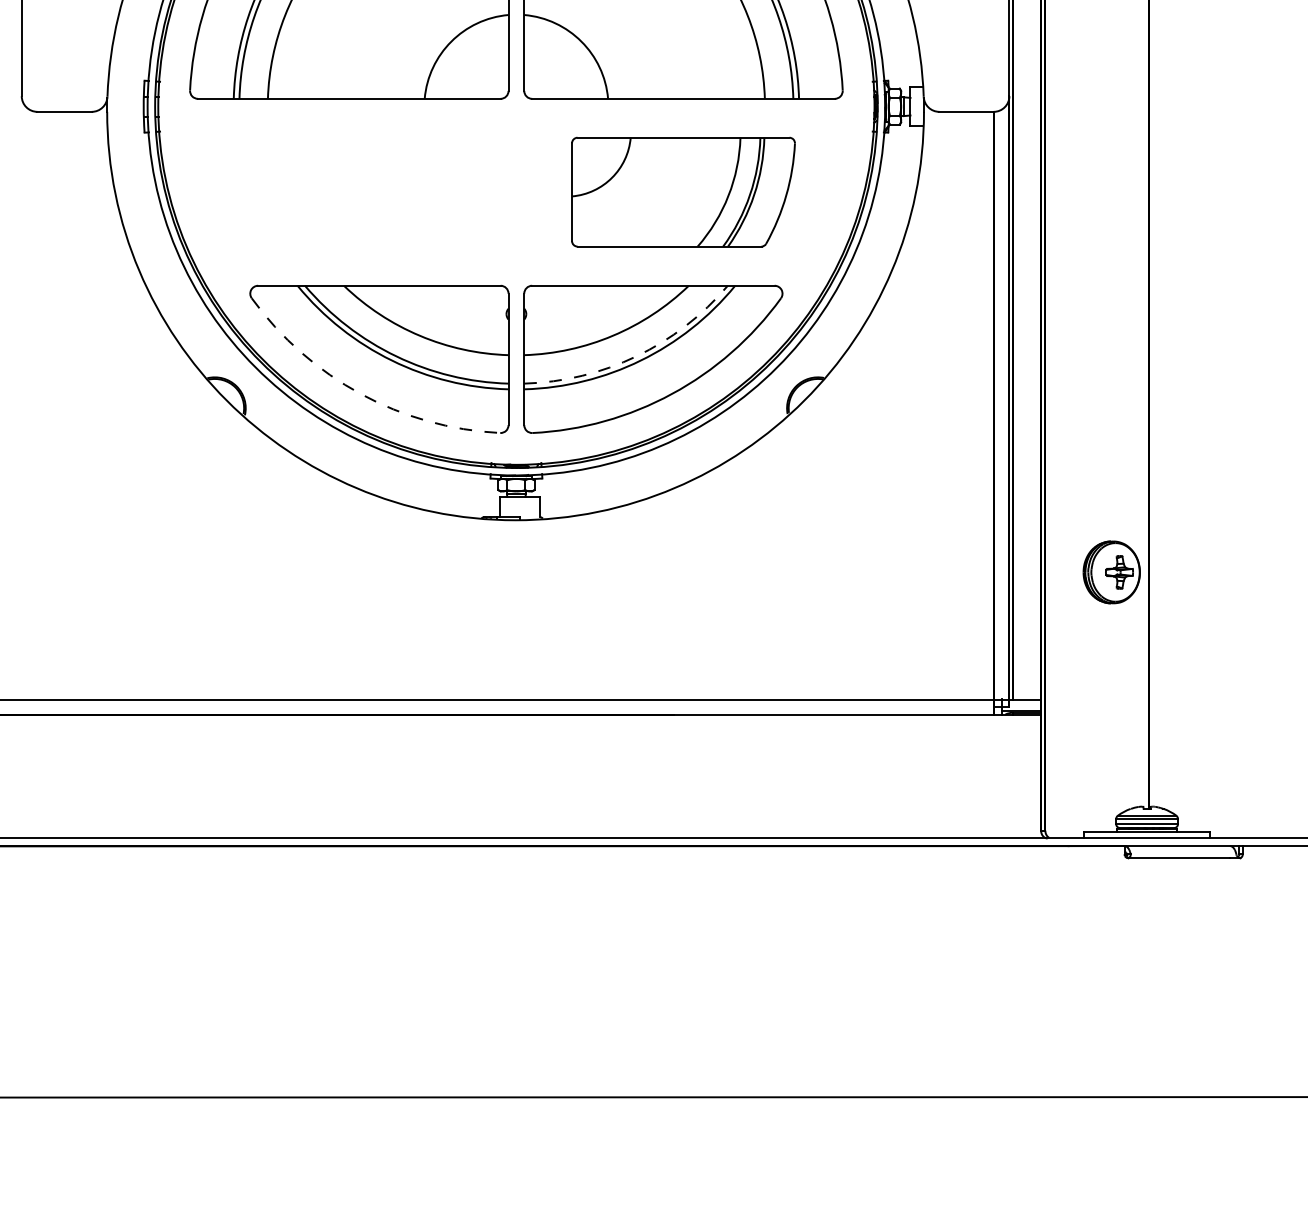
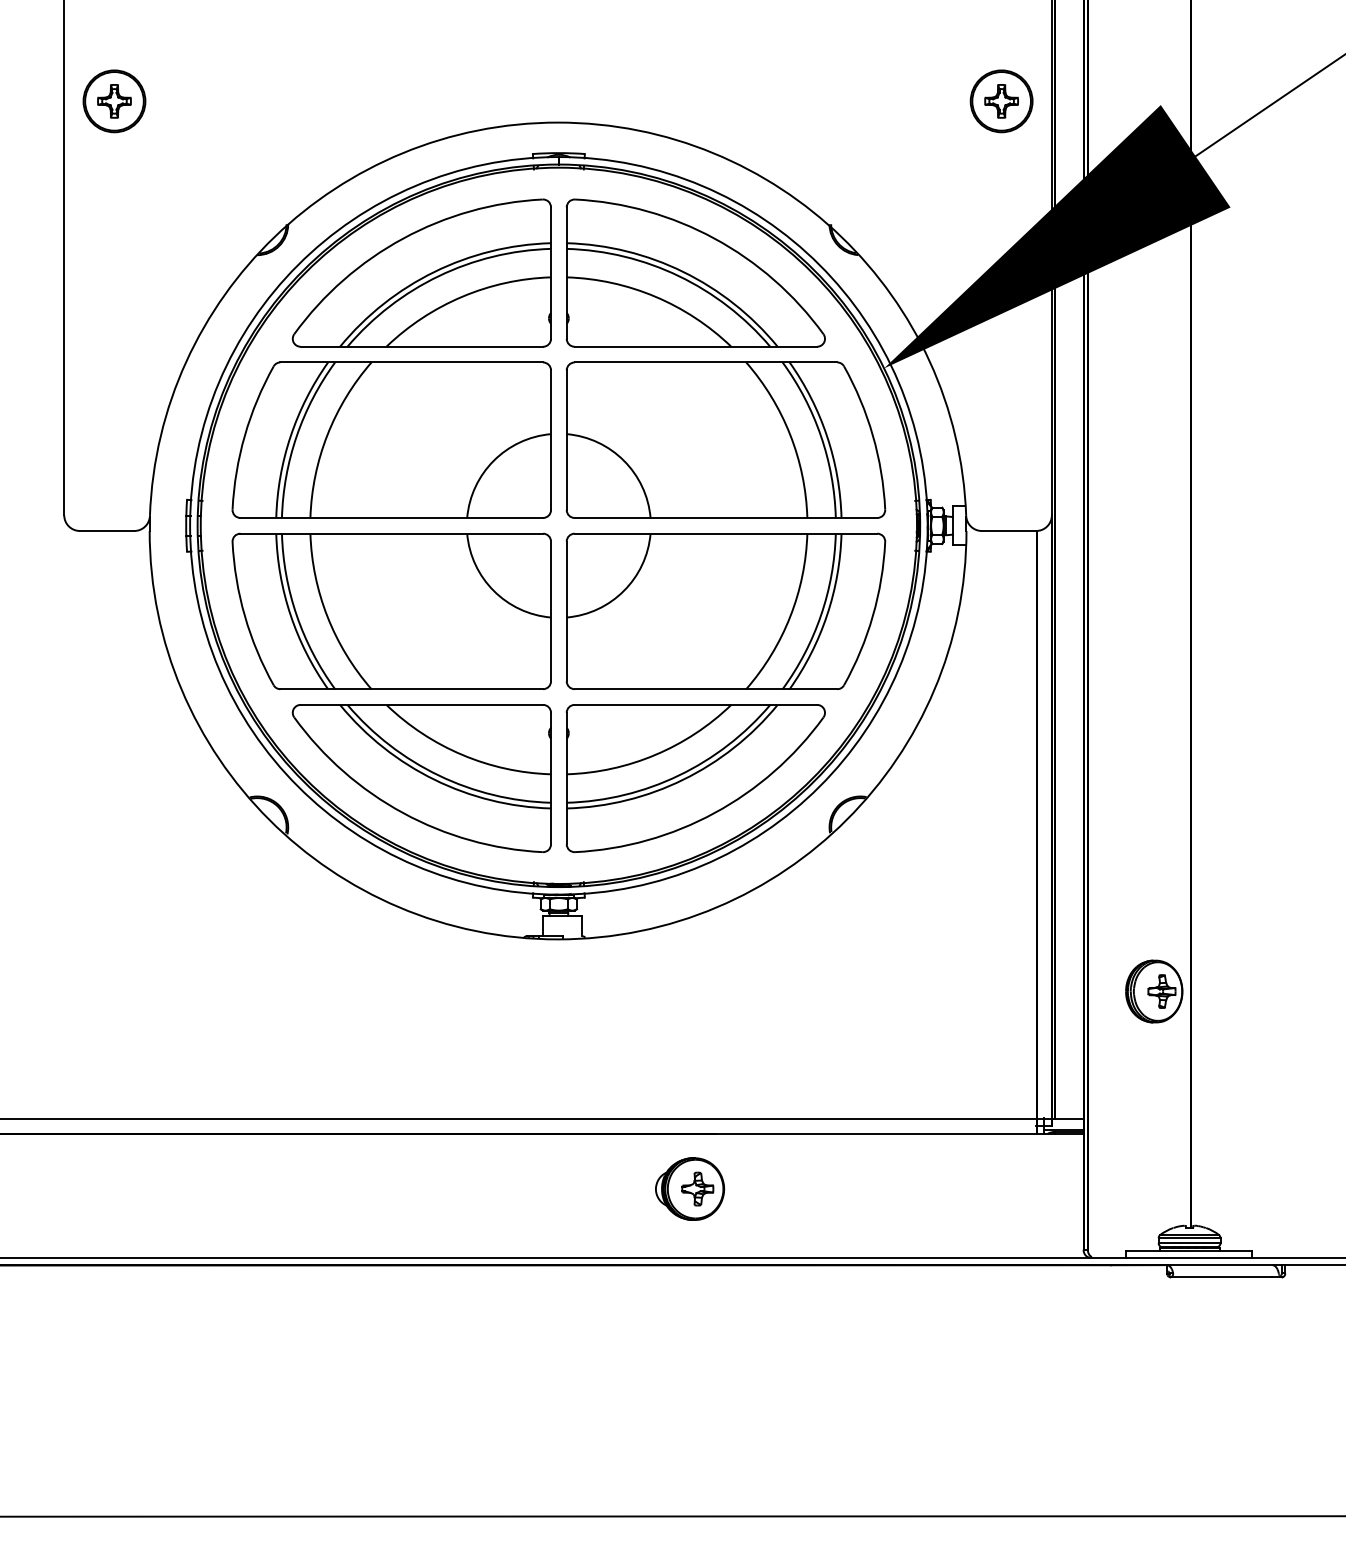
part: (349, 191) -> (391, 610), added
part: (683, 191) -> (725, 610), size x1.43
arc: (636, 356) -> (678, 775), dashed -> solid
arc: (361, 394) -> (403, 813), dashed -> solid
part: (648, 769) -> (690, 1188), added

